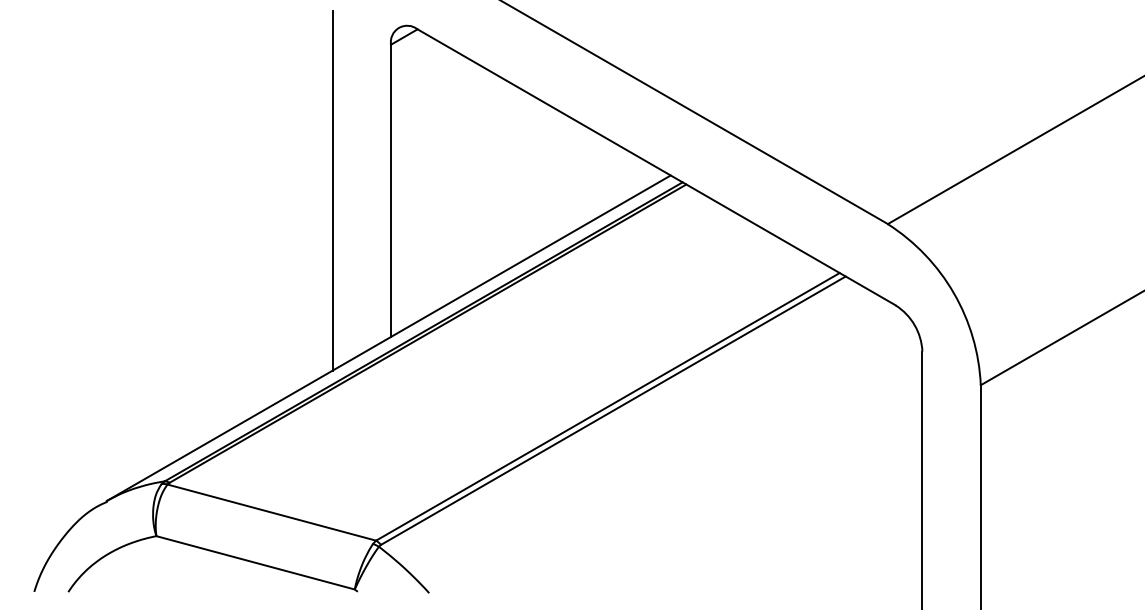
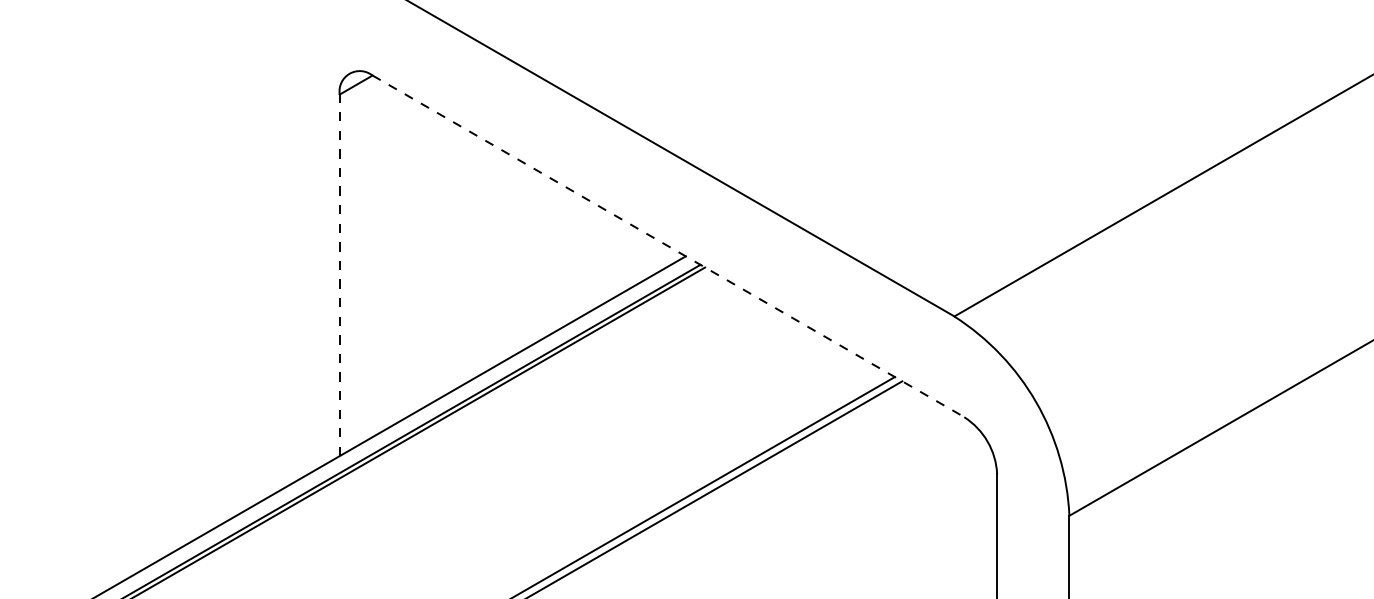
line: (657, 167) -> (669, 246), solid -> dashed
line: (332, 190) -> (267, 274), removed
line: (391, 190) -> (340, 274), solid -> dashed

